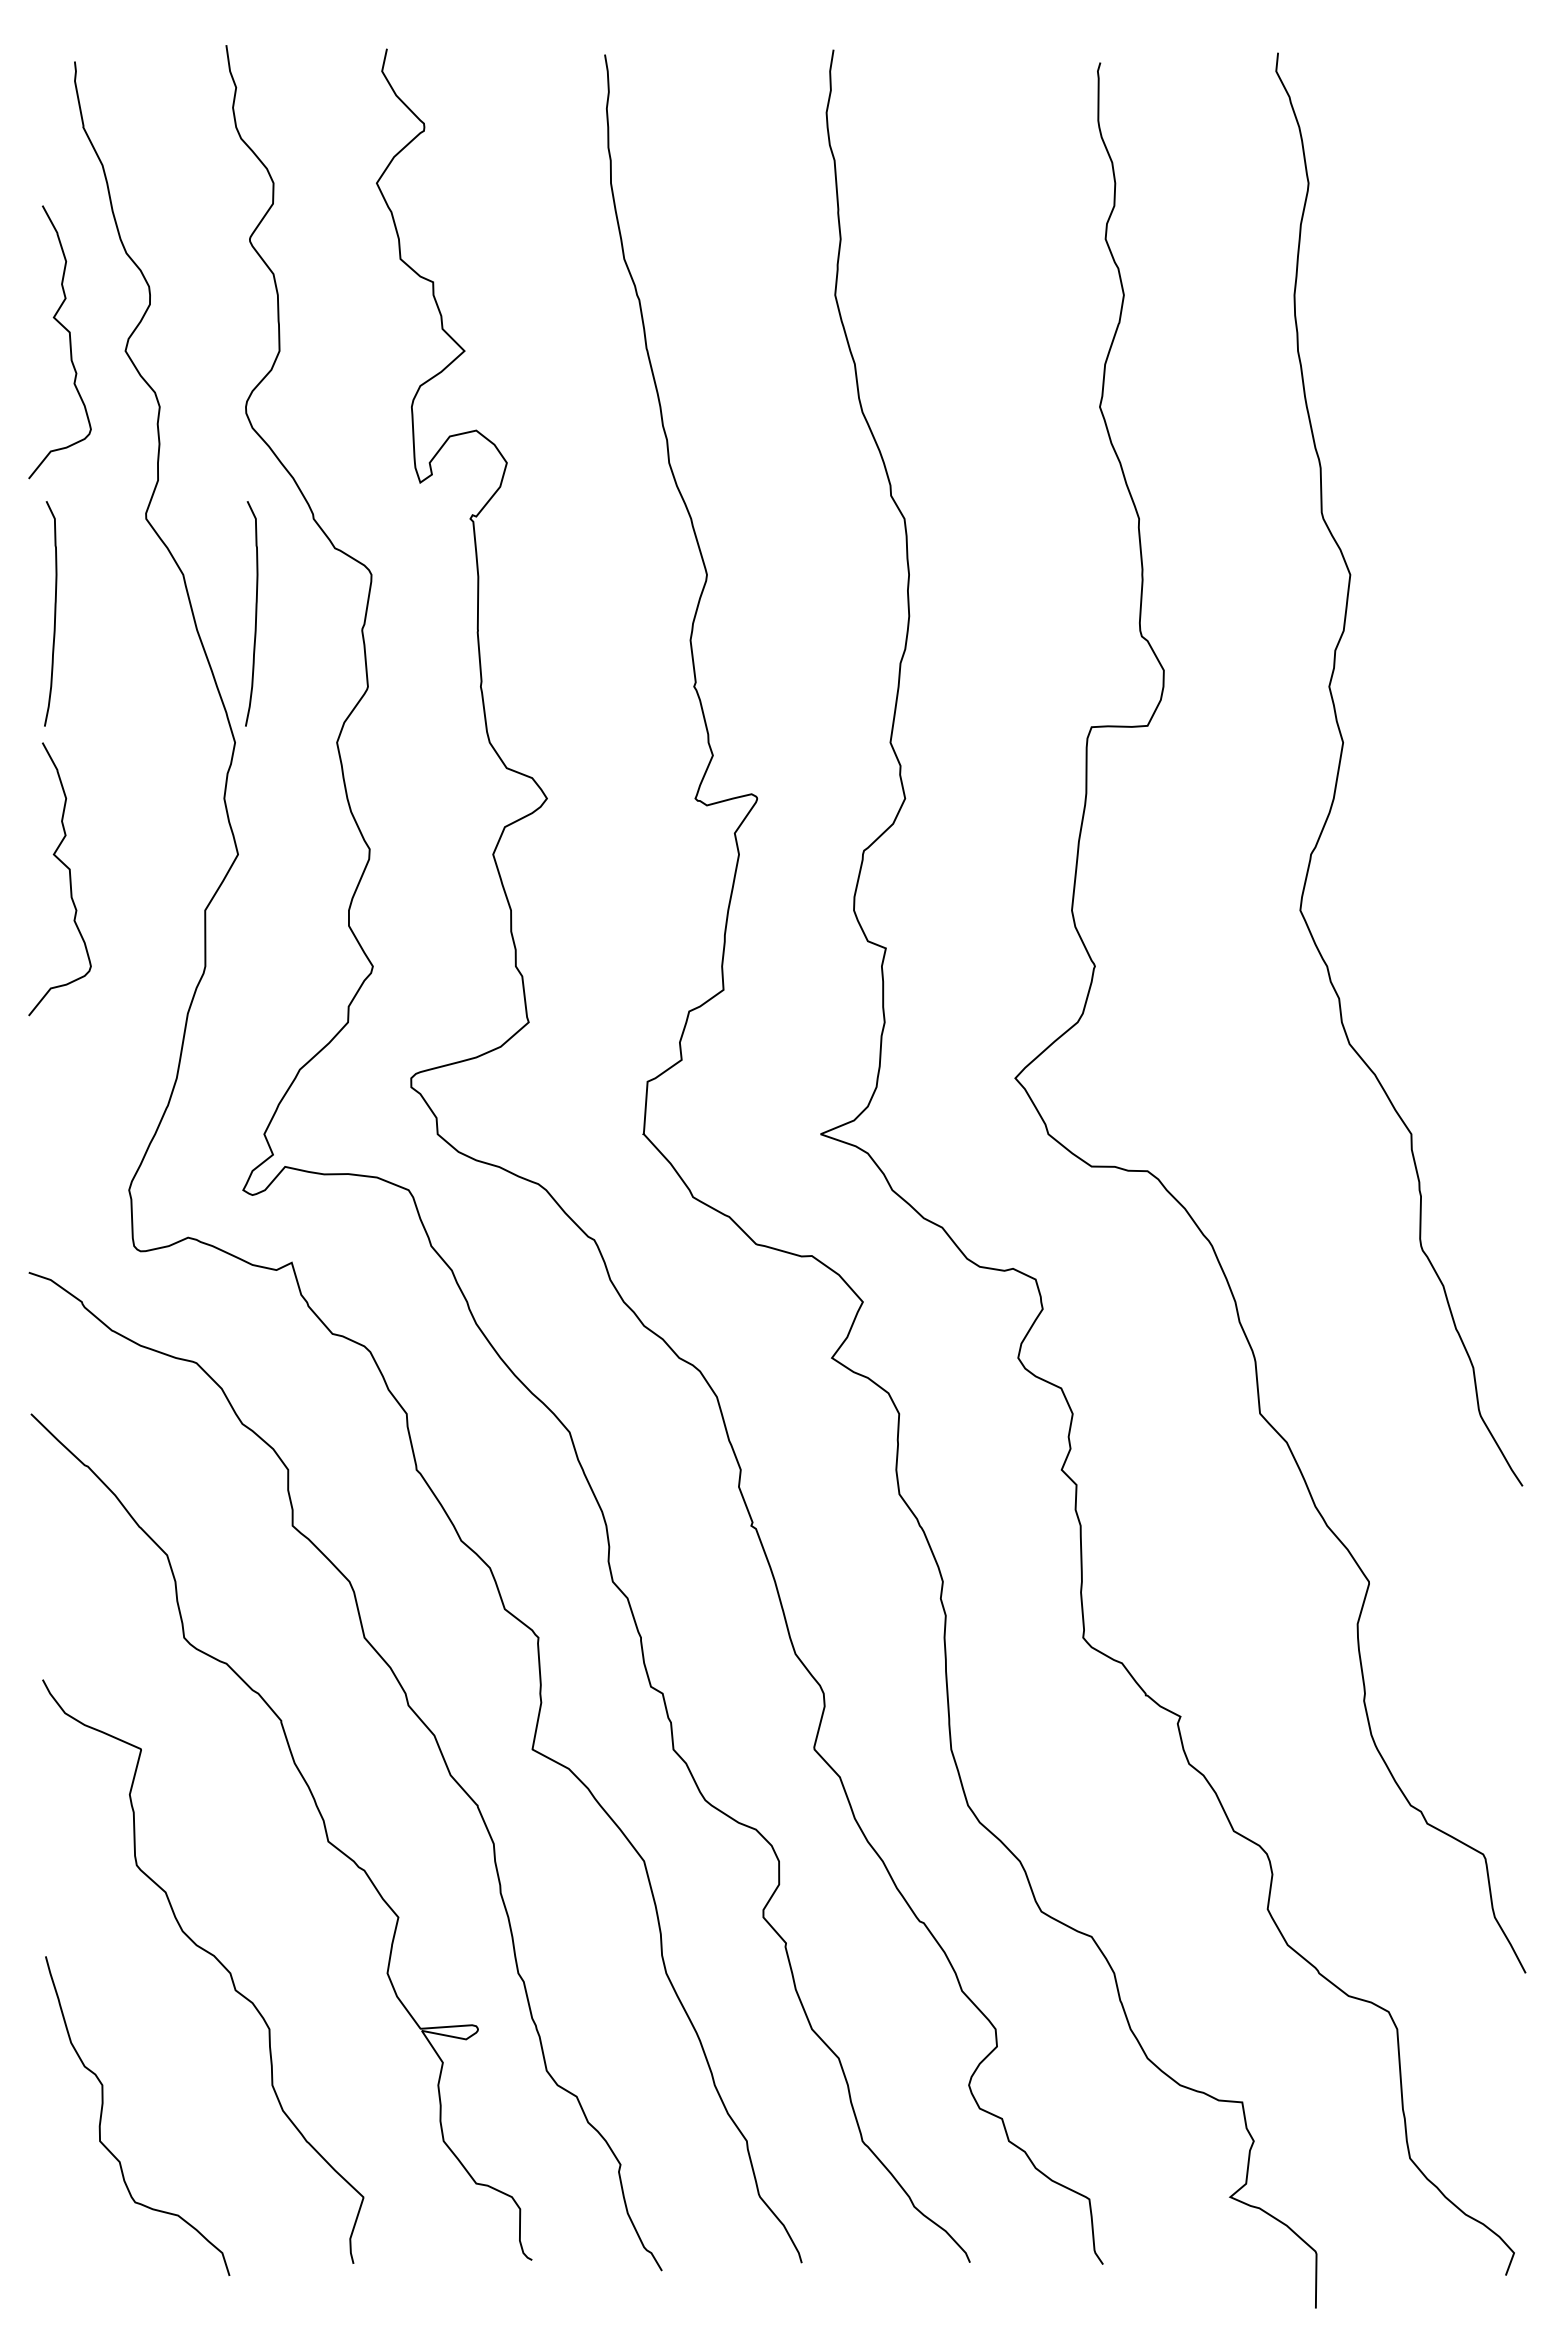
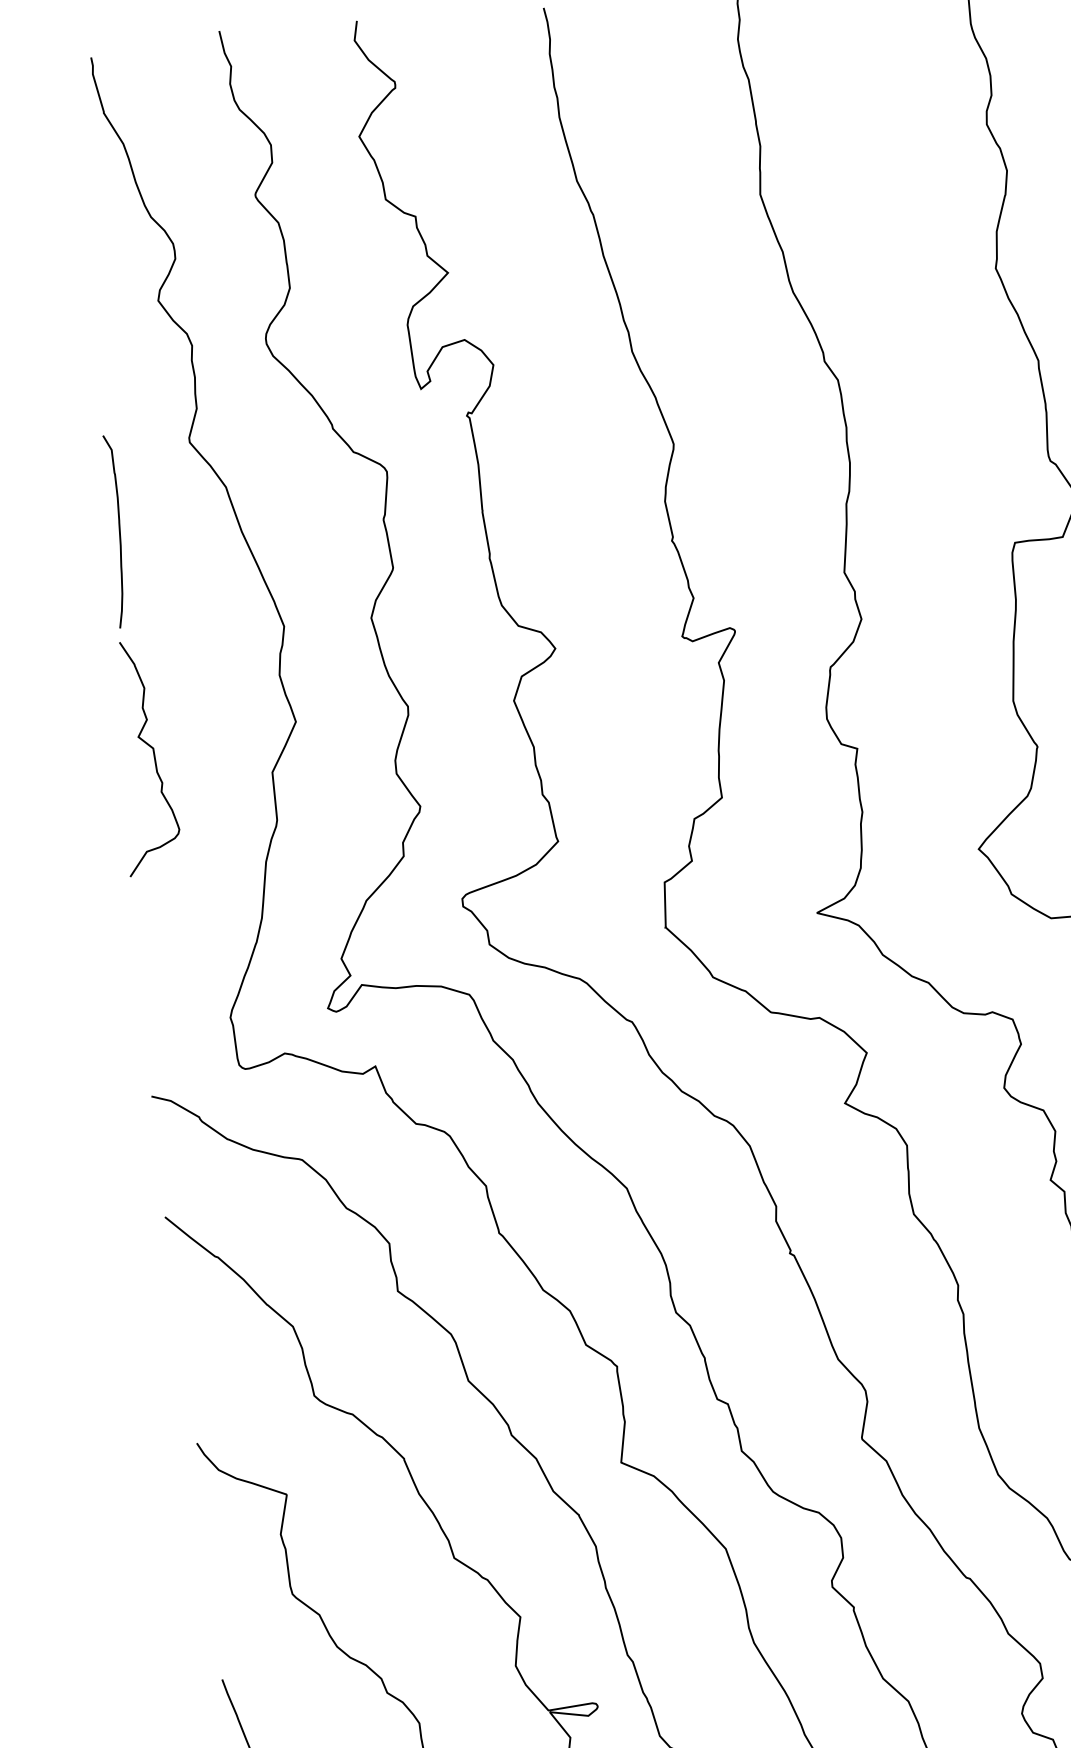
curve: (69, 342) -> (109, 298), removed
curve: (255, 613) -> (290, 514), removed

